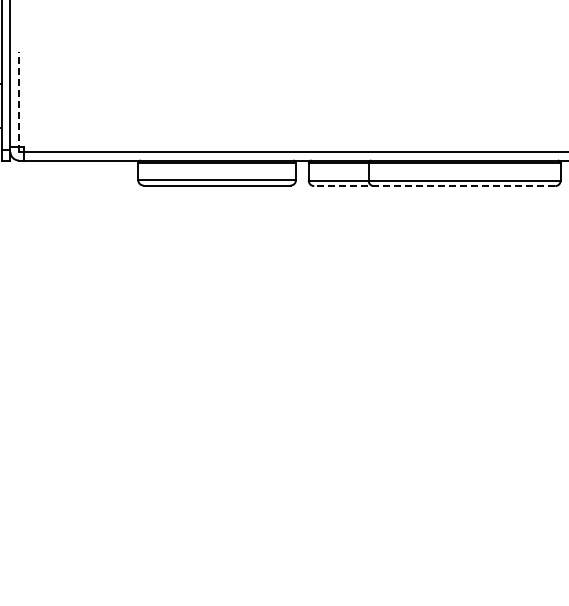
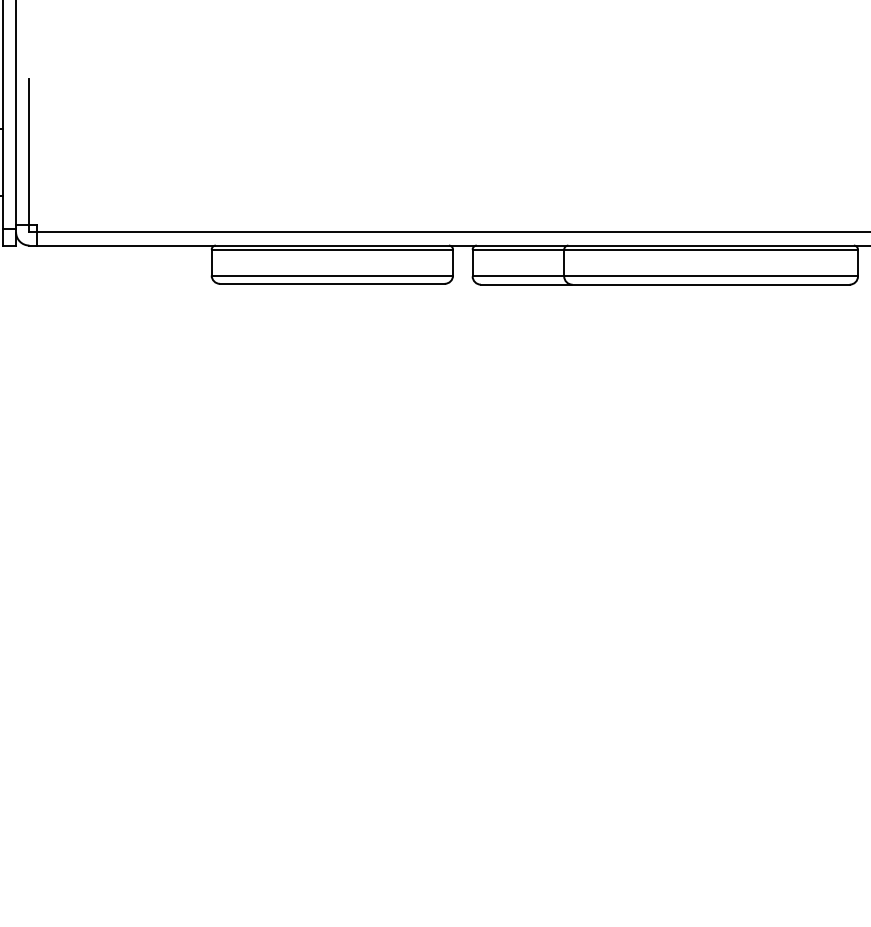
line: (19, 101) -> (30, 155), dashed -> solid
line: (434, 186) -> (665, 285), dashed -> solid

